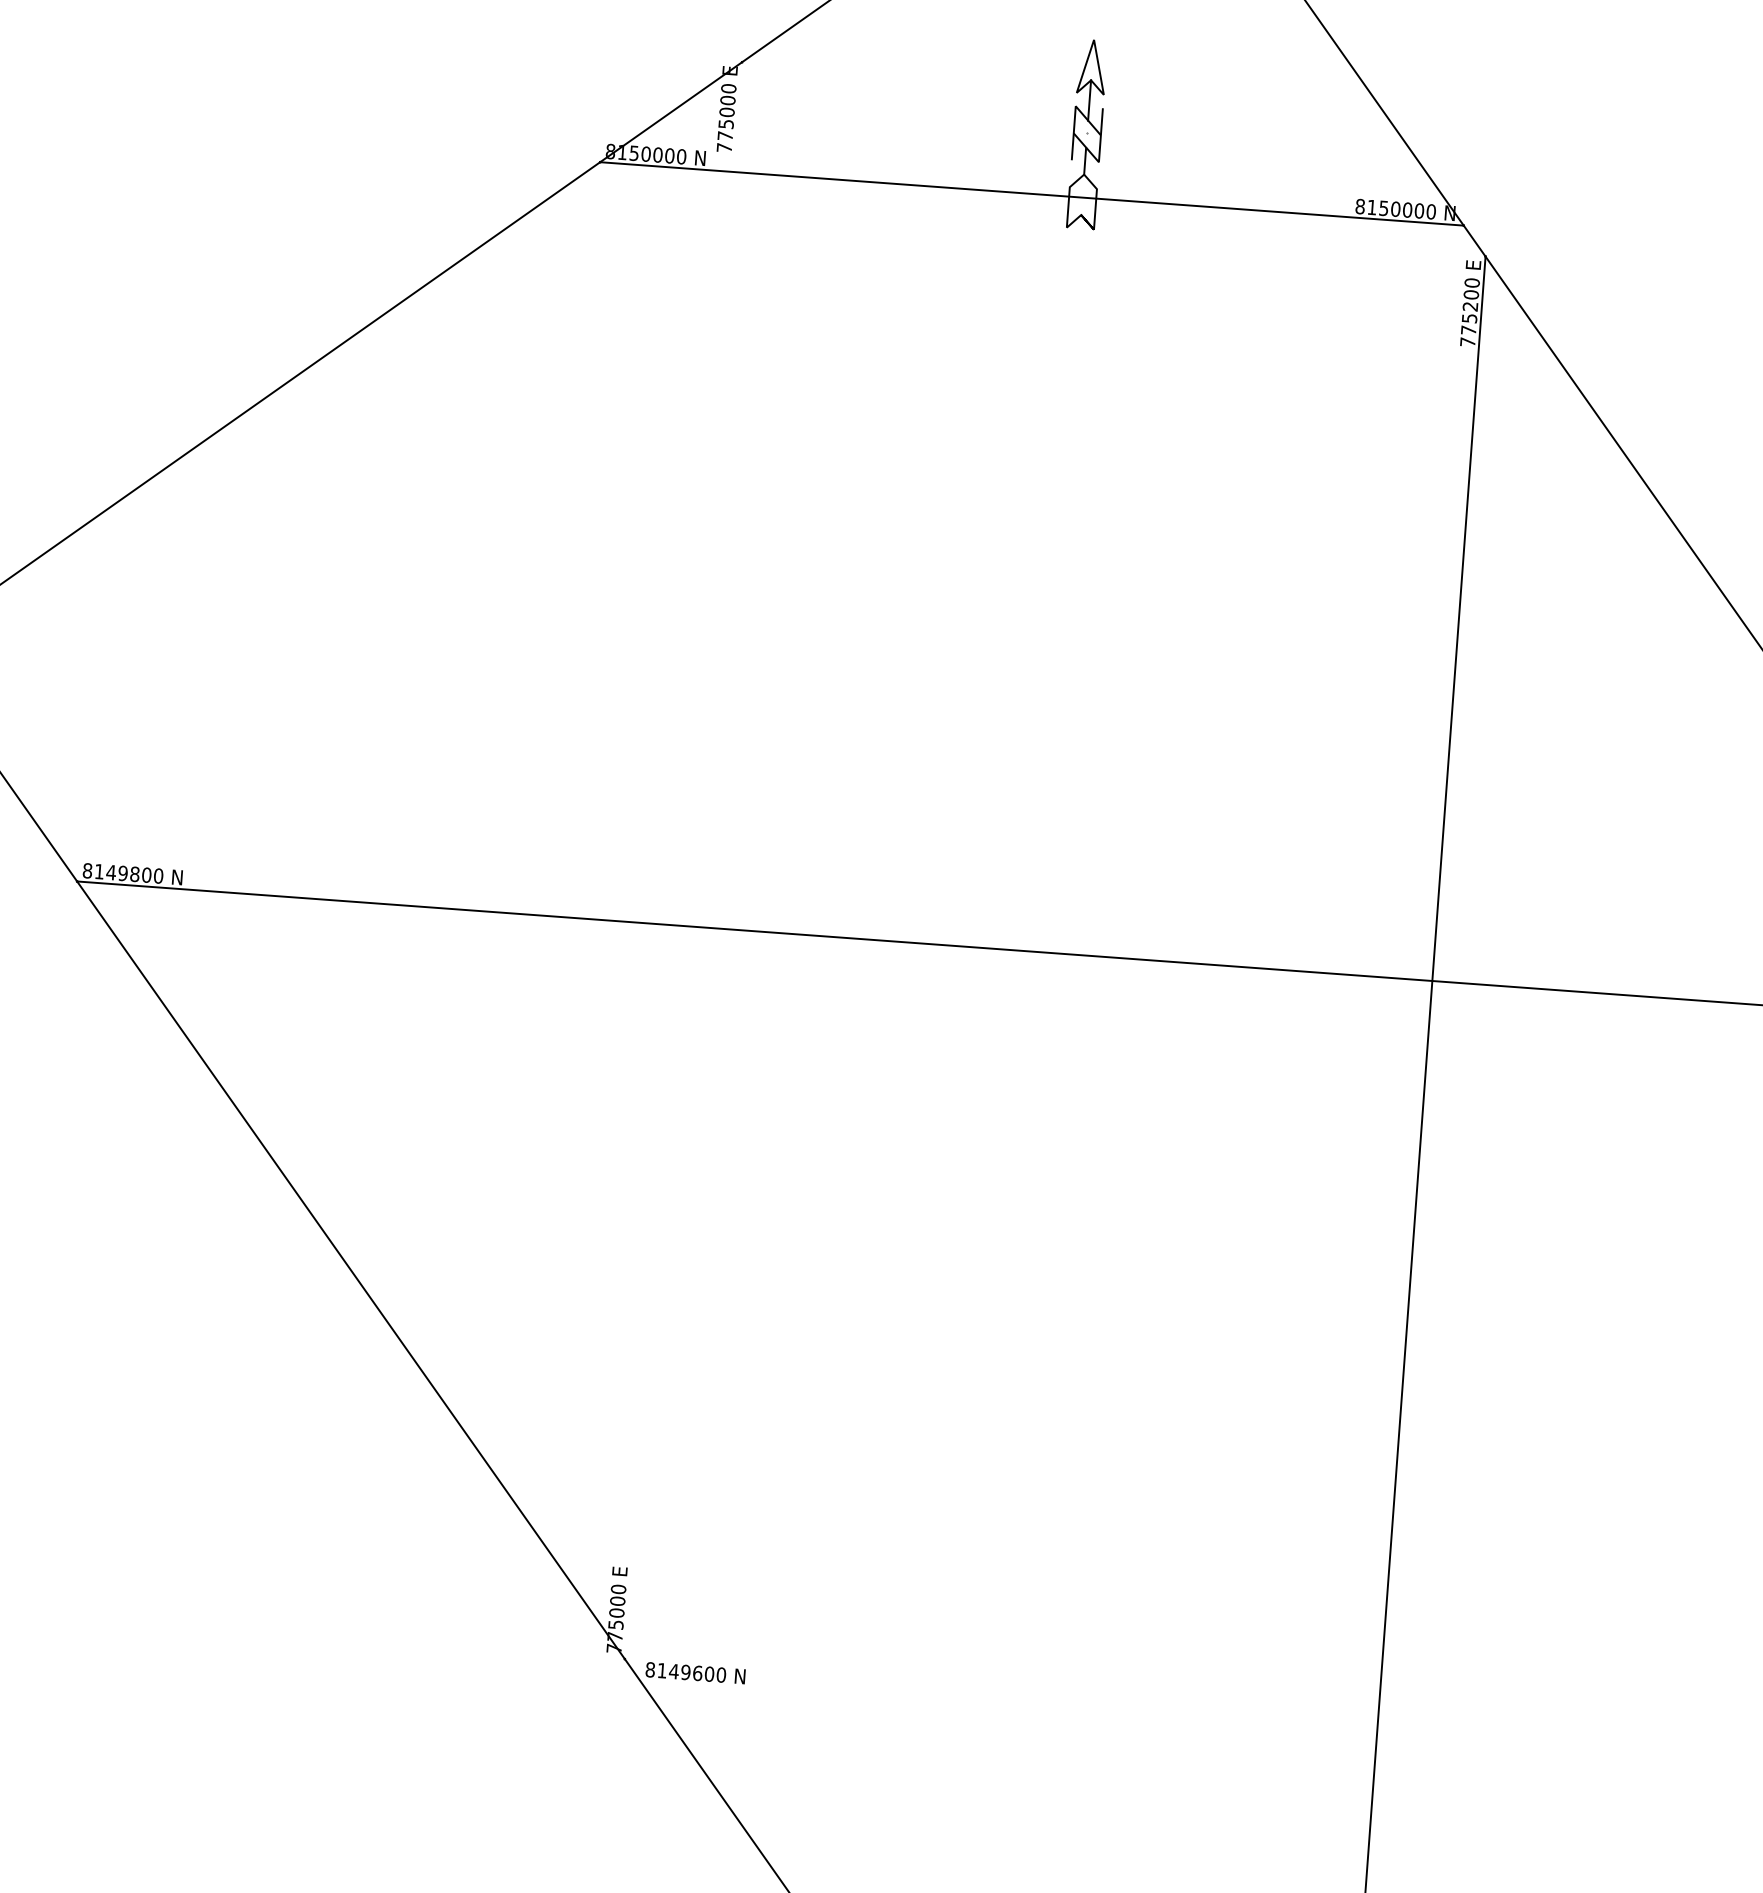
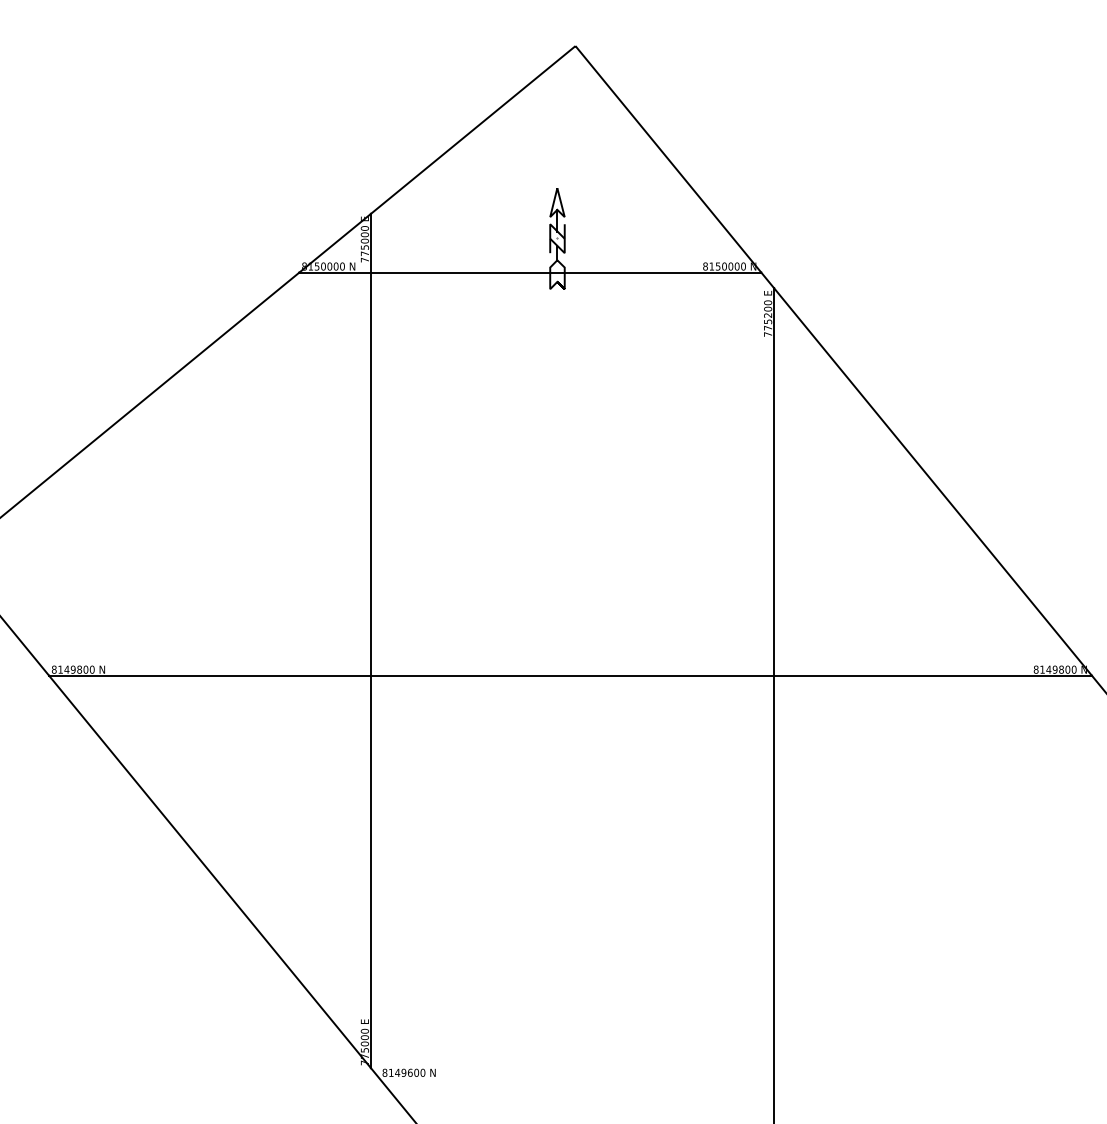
line: (682, 859) -> (370, 640), added

